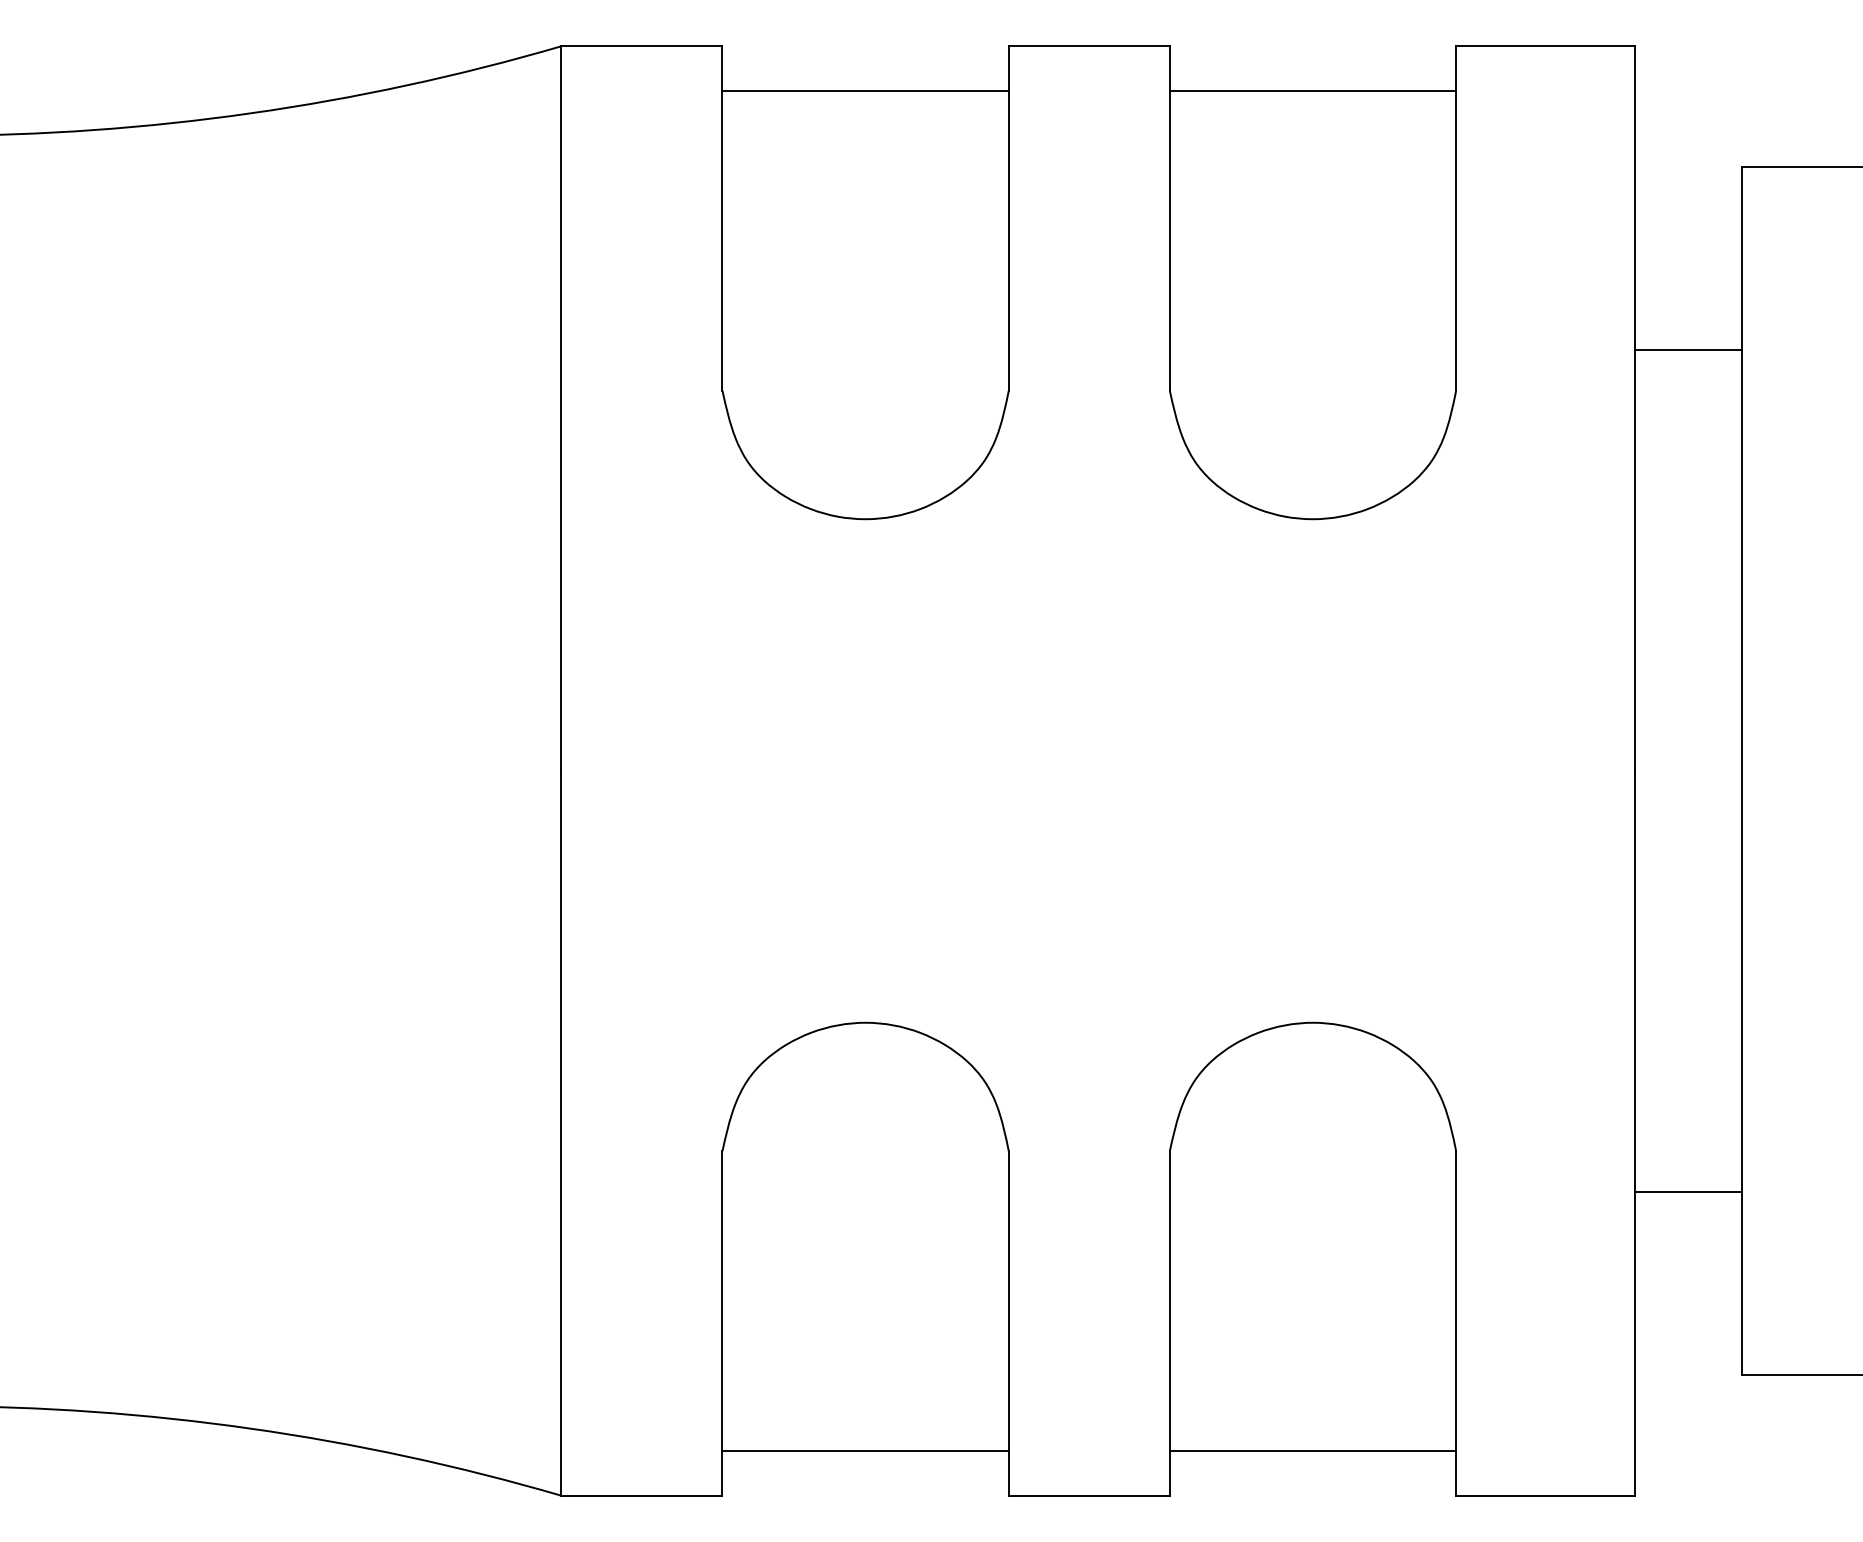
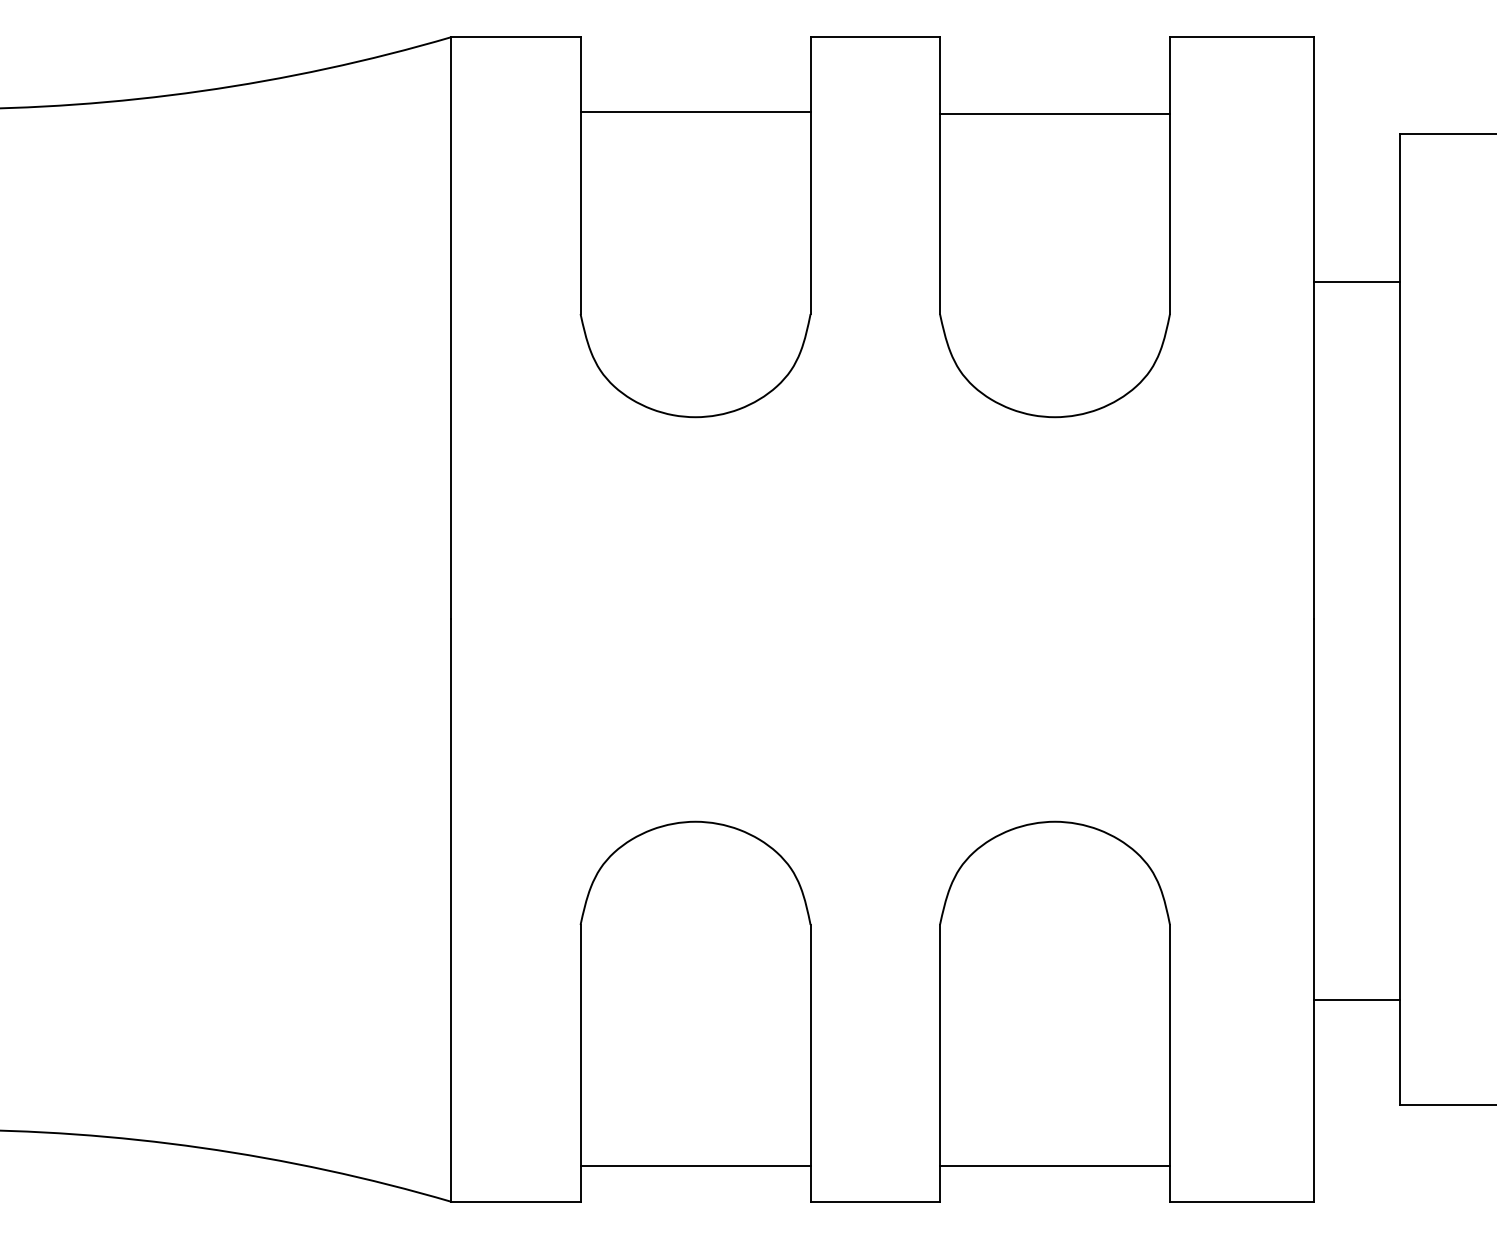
line: (865, 91) -> (695, 112), moved
line: (1312, 91) -> (1054, 114), moved
line: (1688, 1191) -> (1356, 1000), moved

